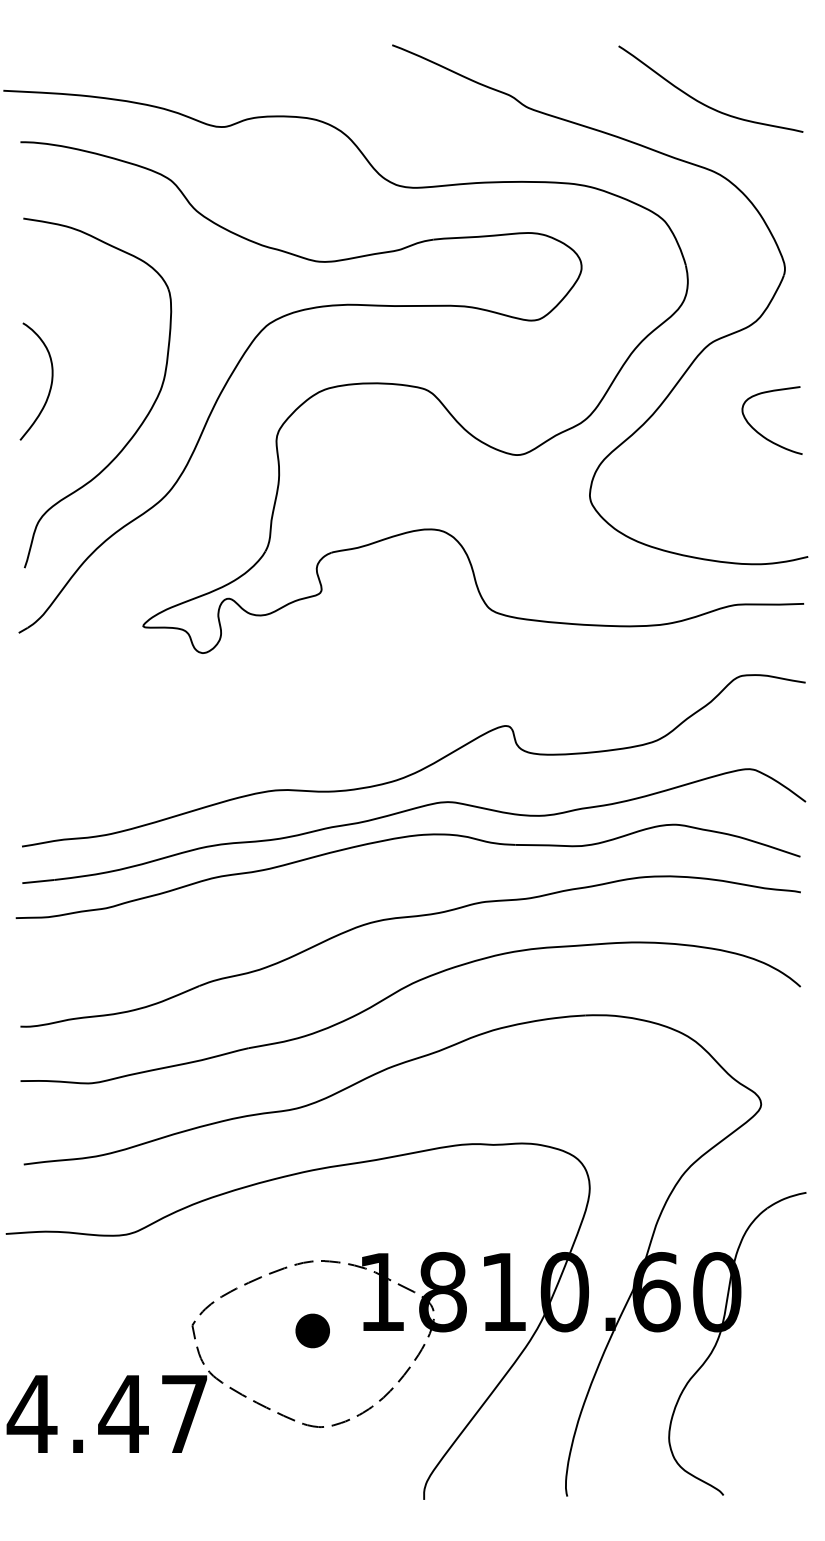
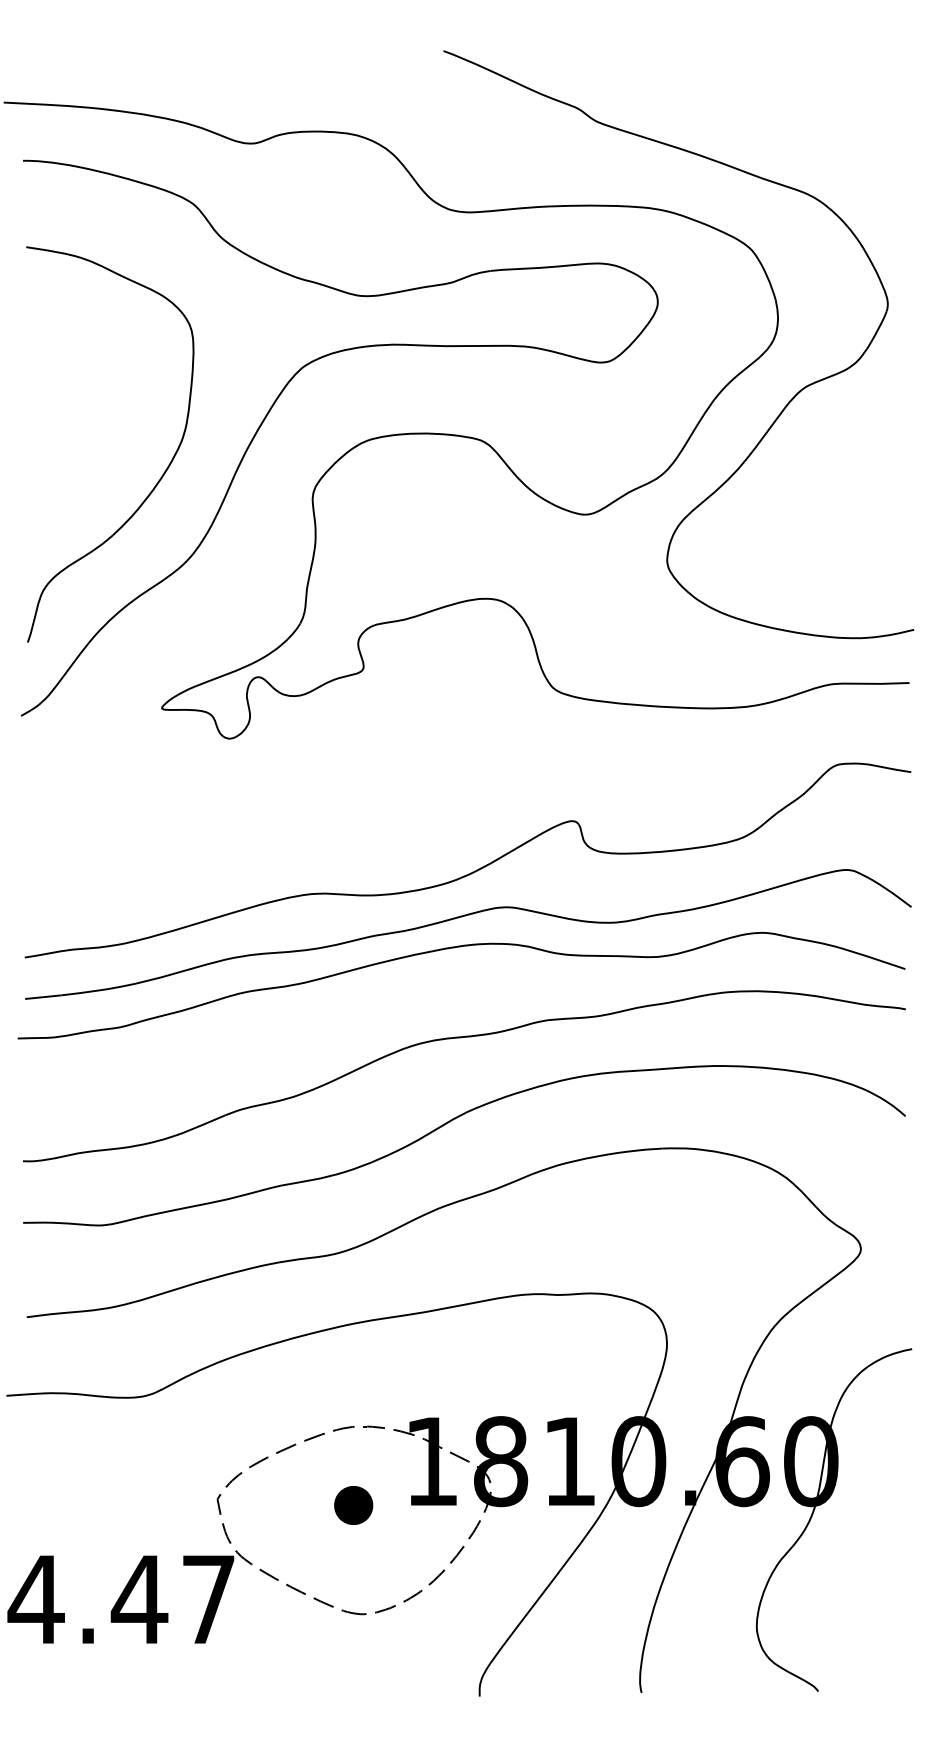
curve: (702, 102) -> (794, 115), removed
curve: (50, 383) -> (57, 433), removed
curve: (762, 434) -> (862, 491), removed

